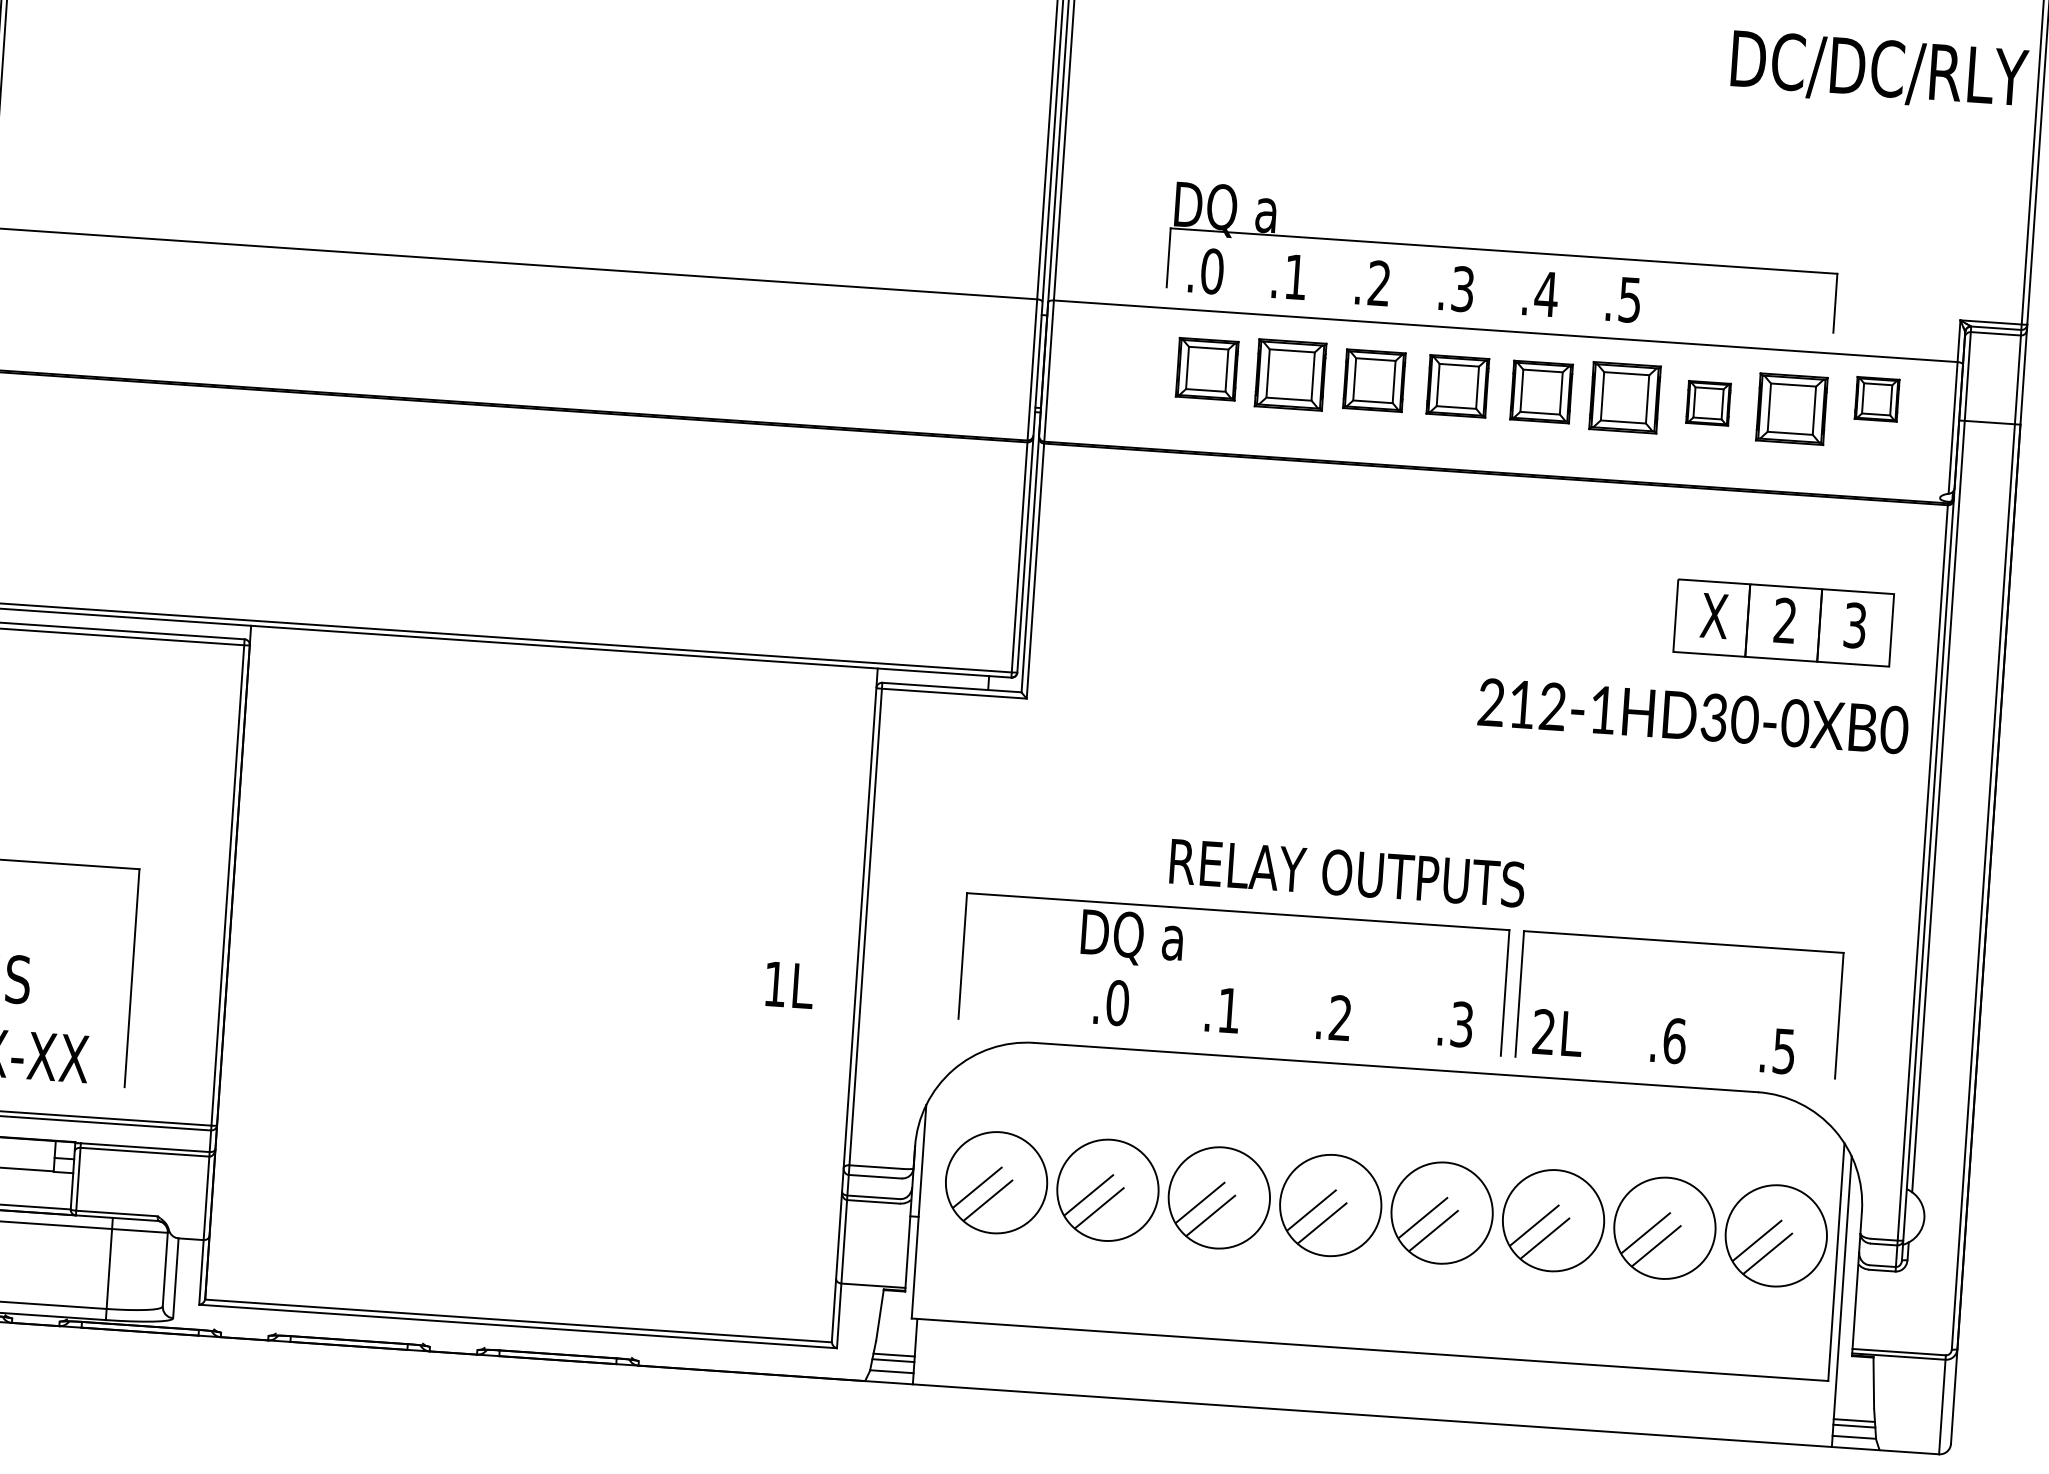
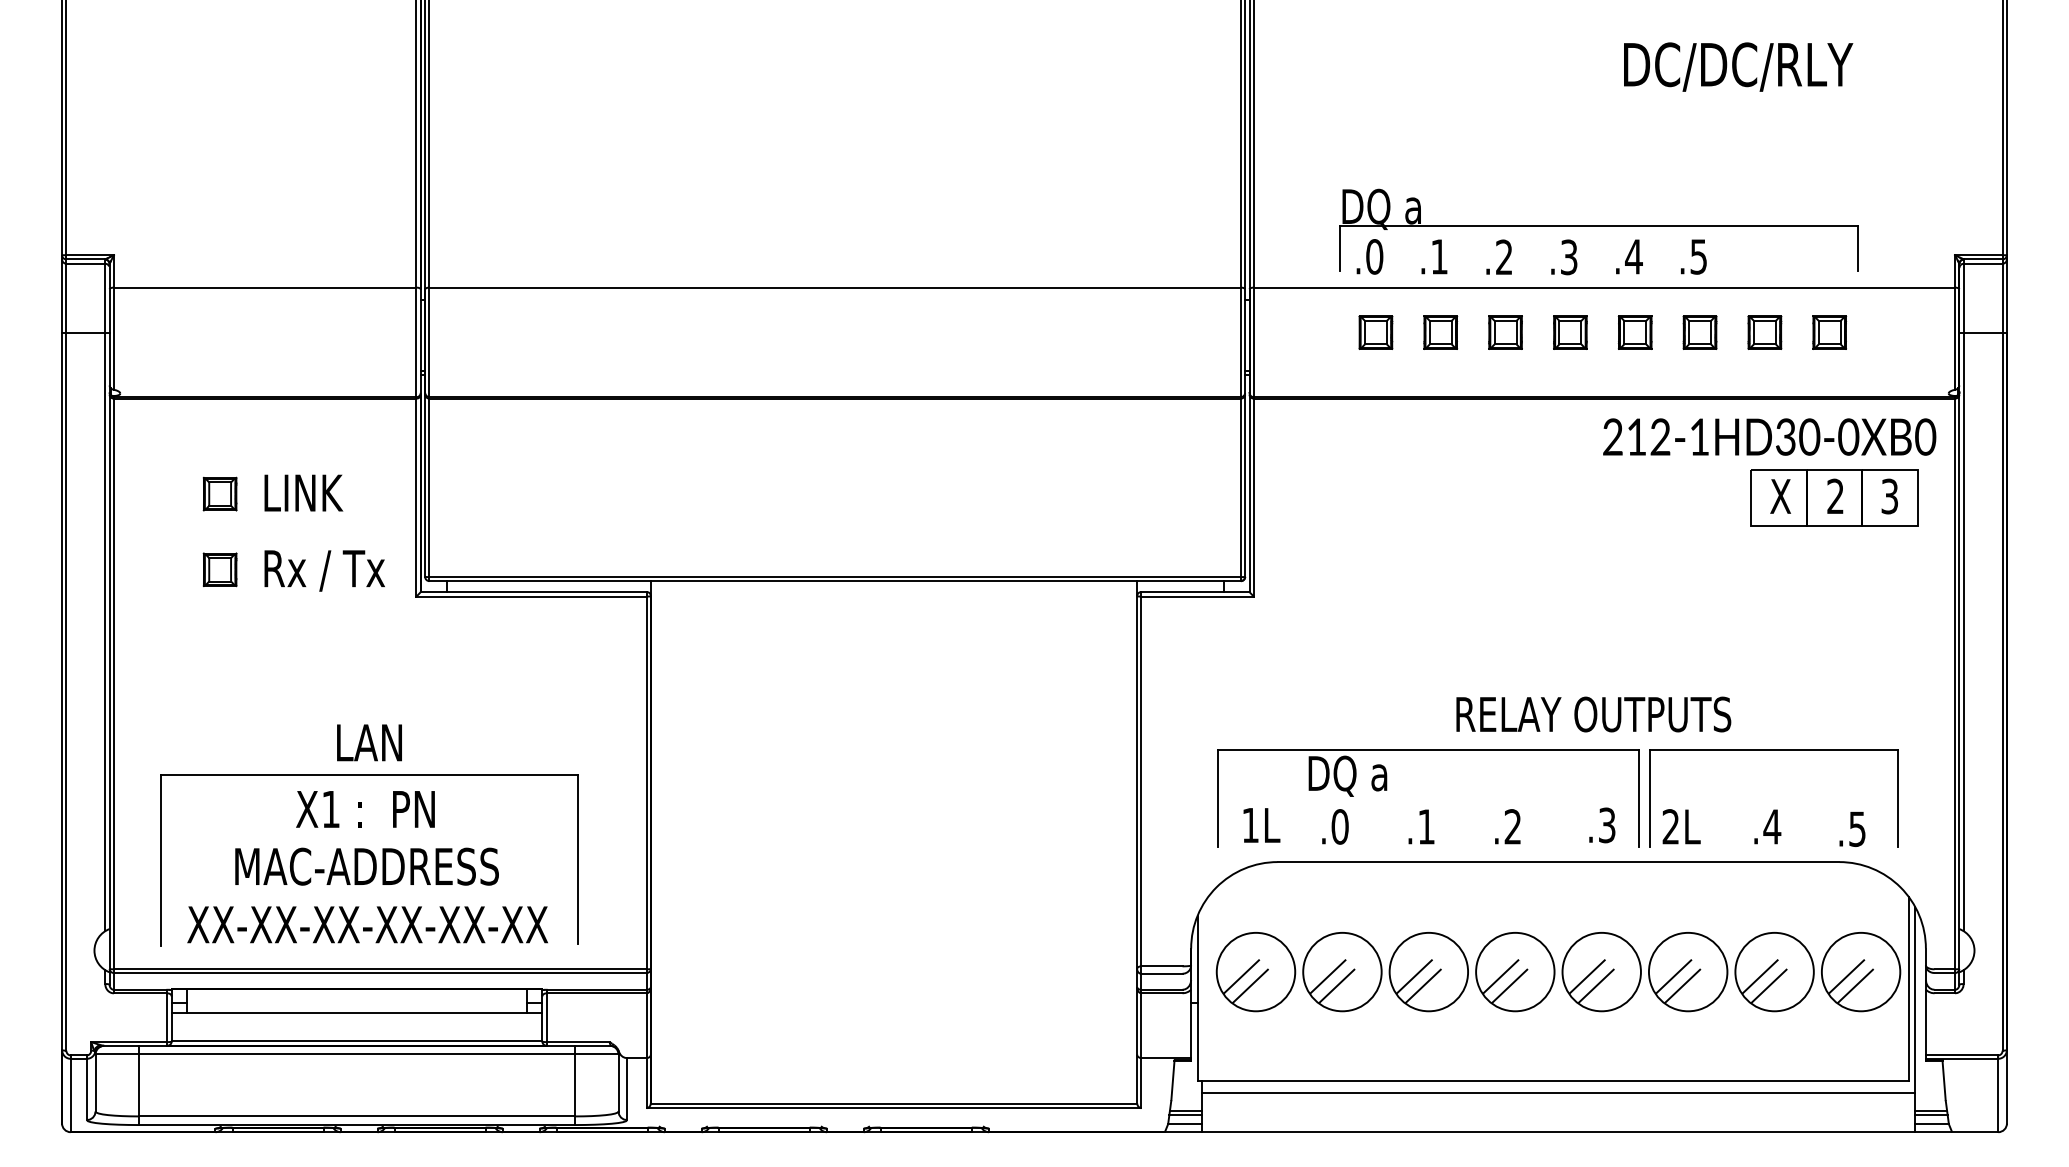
text: (1879, 70) -> (1738, 66), moved
part: (1206, 369) -> (1375, 332), size x0.71
part: (1290, 374) -> (1440, 332), size x0.62
part: (1374, 380) -> (1505, 332), size x0.71
part: (1458, 386) -> (1570, 332), size x0.71
part: (1540, 391) -> (1634, 332), size x0.71
part: (1624, 397) -> (1699, 332), size x0.62
part: (1876, 399) -> (1894, 320), removed
part: (1791, 408) -> (1829, 332), size x0.62
text: (1693, 715) -> (1769, 436), moved
text: (1347, 873) -> (1593, 714), moved
text: (789, 985) -> (1261, 825), moved
text: (1674, 1040) -> (1772, 826), .6 -> .4
line: (1375, 1365) -> (1558, 1093), added

